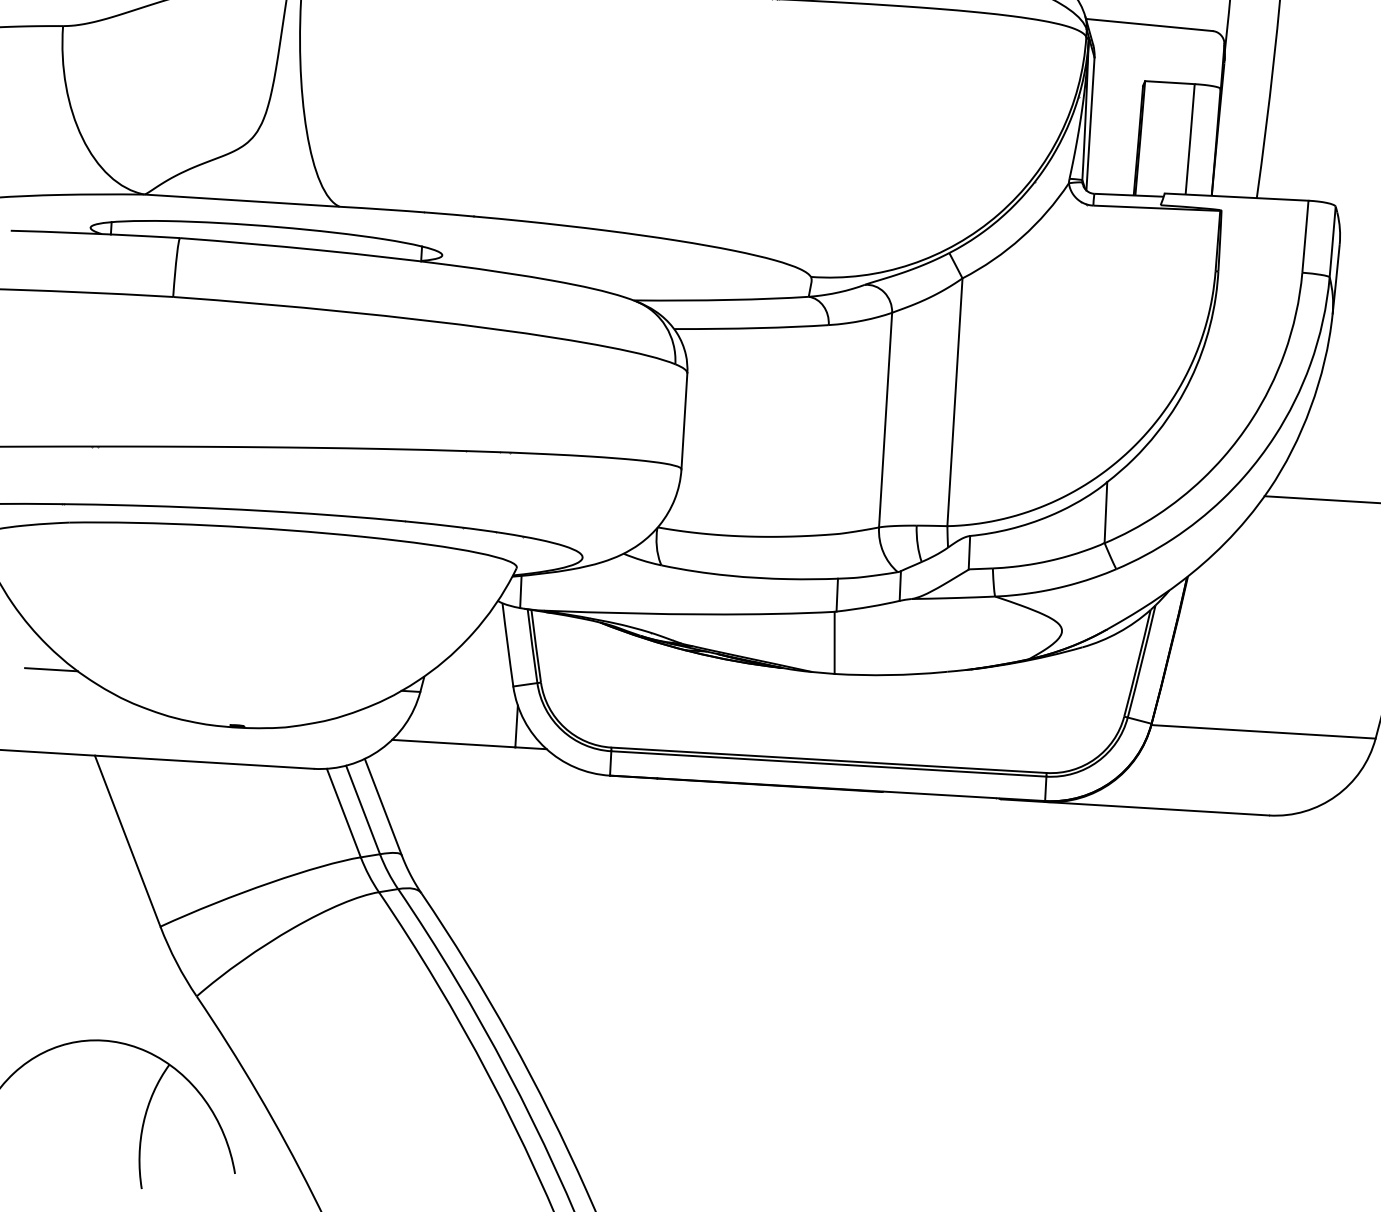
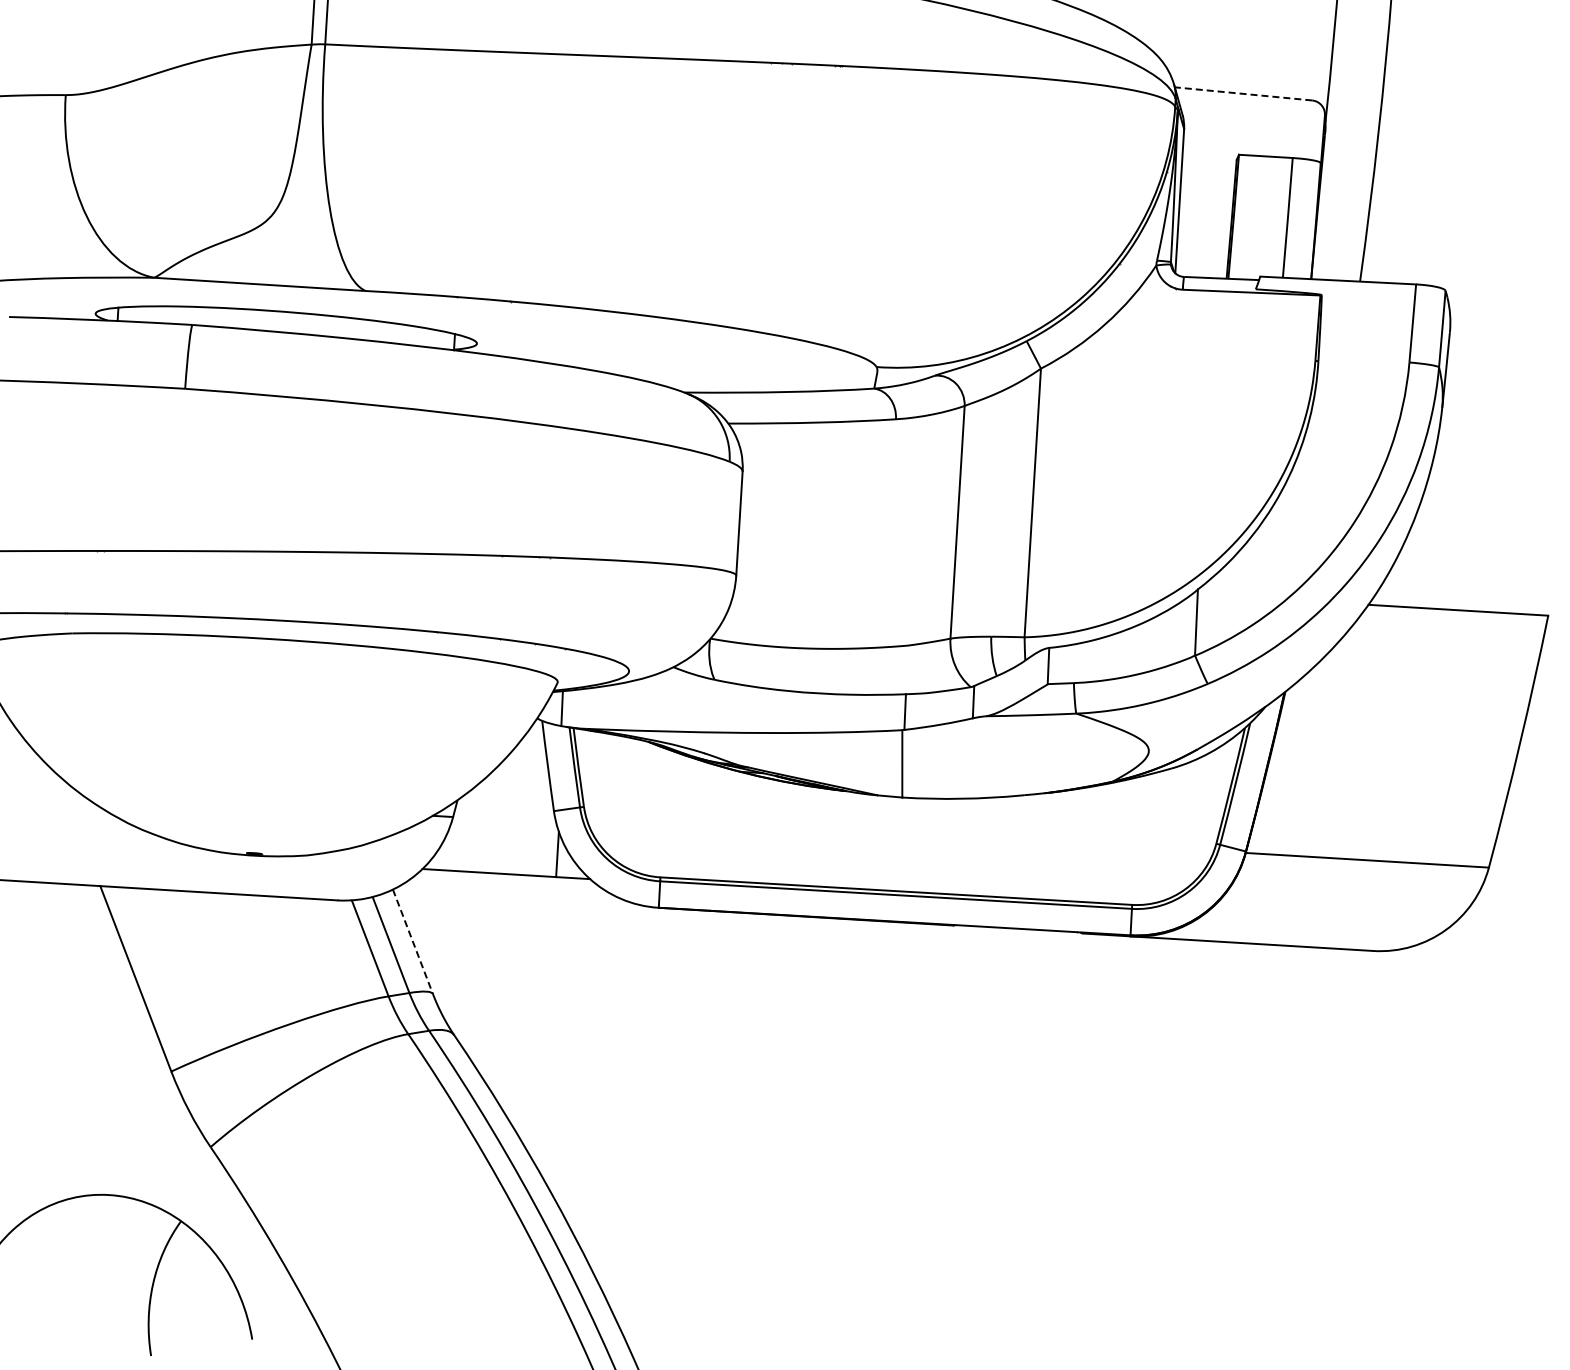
line: (1149, 24) -> (1243, 93), solid -> dashed
line: (50, 669) -> (52, 792), removed
line: (383, 807) -> (413, 942), solid -> dashed

